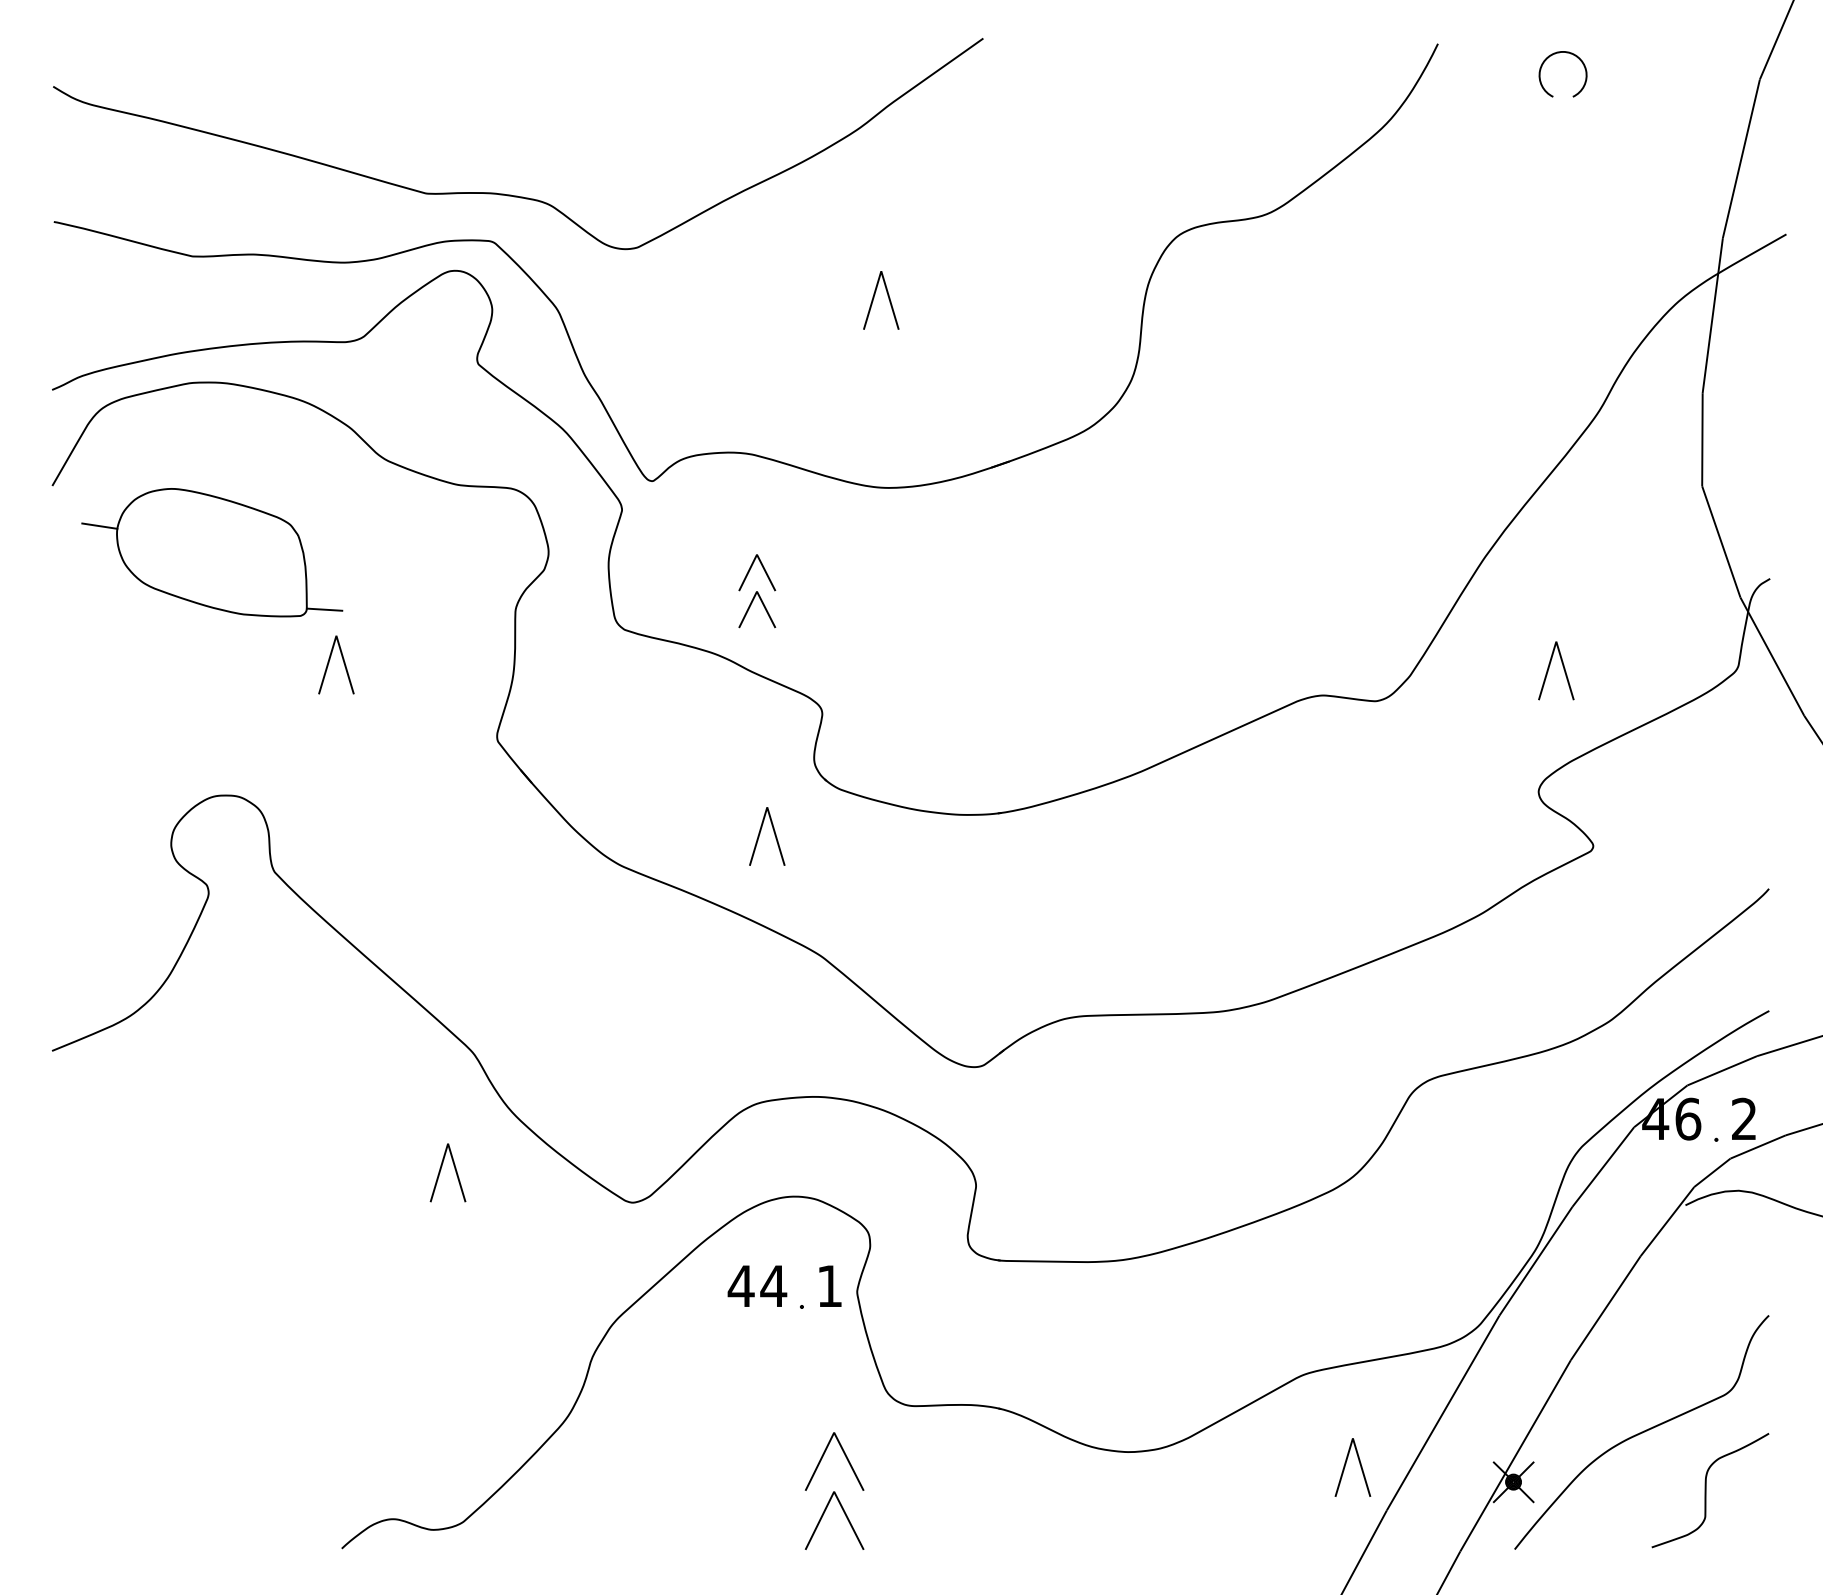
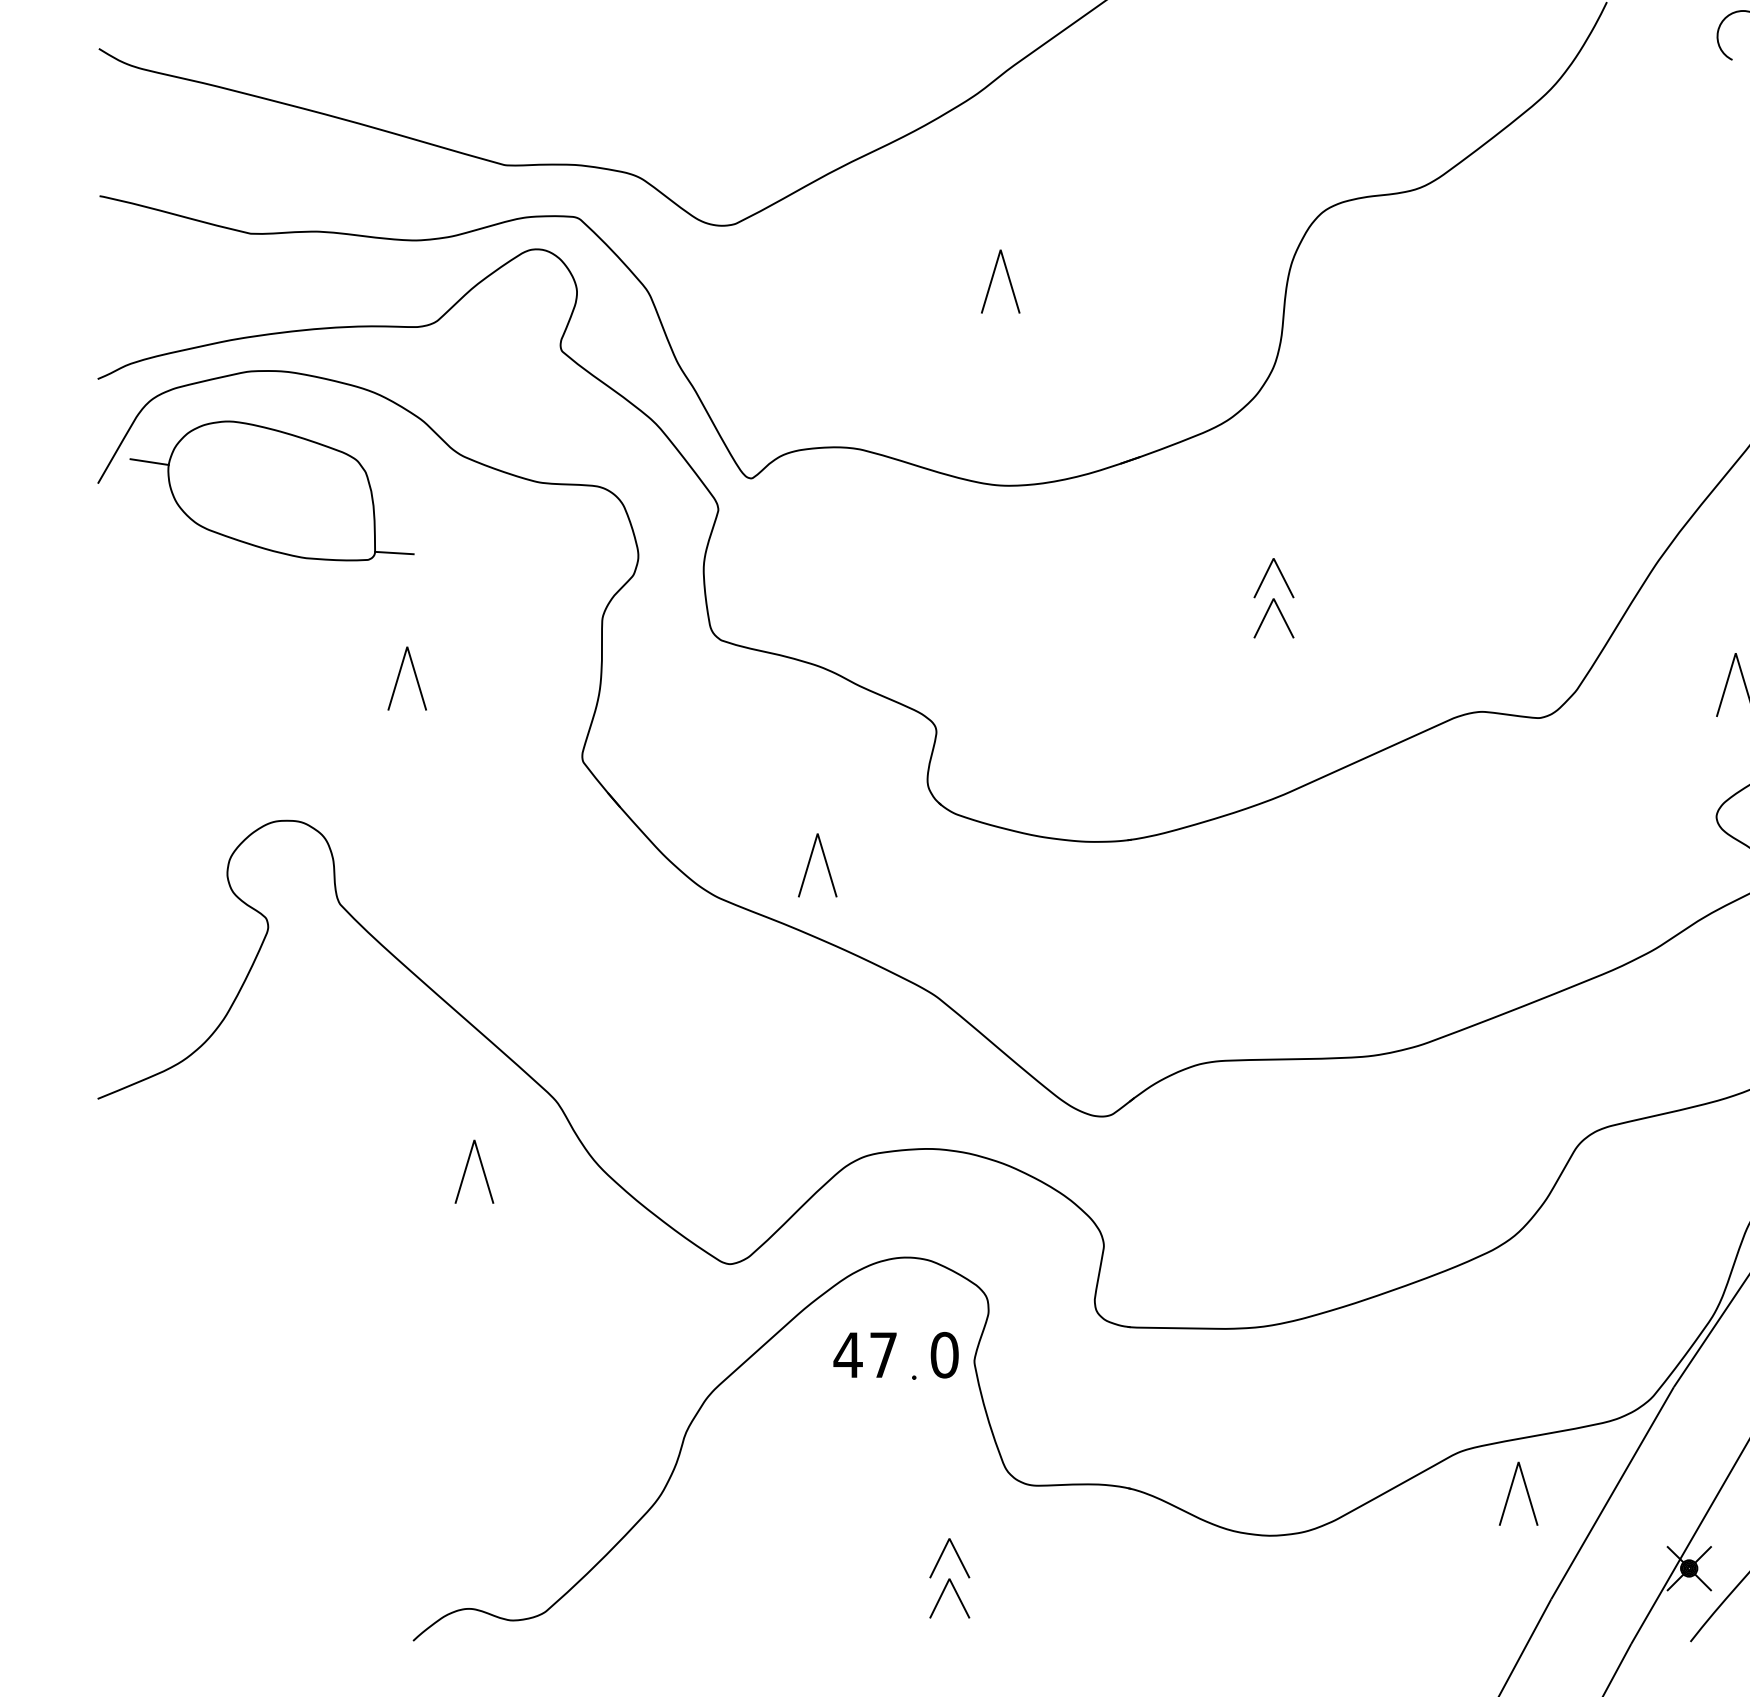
part: (212, 552) -> (272, 490), moved
part: (757, 591) -> (1274, 598), moved
part: (774, 835) -> (825, 864), moved
part: (441, 1169) -> (467, 1168), moved
text: (773, 1285) -> (883, 1354), 44 -> 47
text: (829, 1285) -> (944, 1354), 1 -> 0
part: (1346, 1464) -> (1511, 1490), moved
part: (834, 1491) -> (949, 1578), size x0.62

